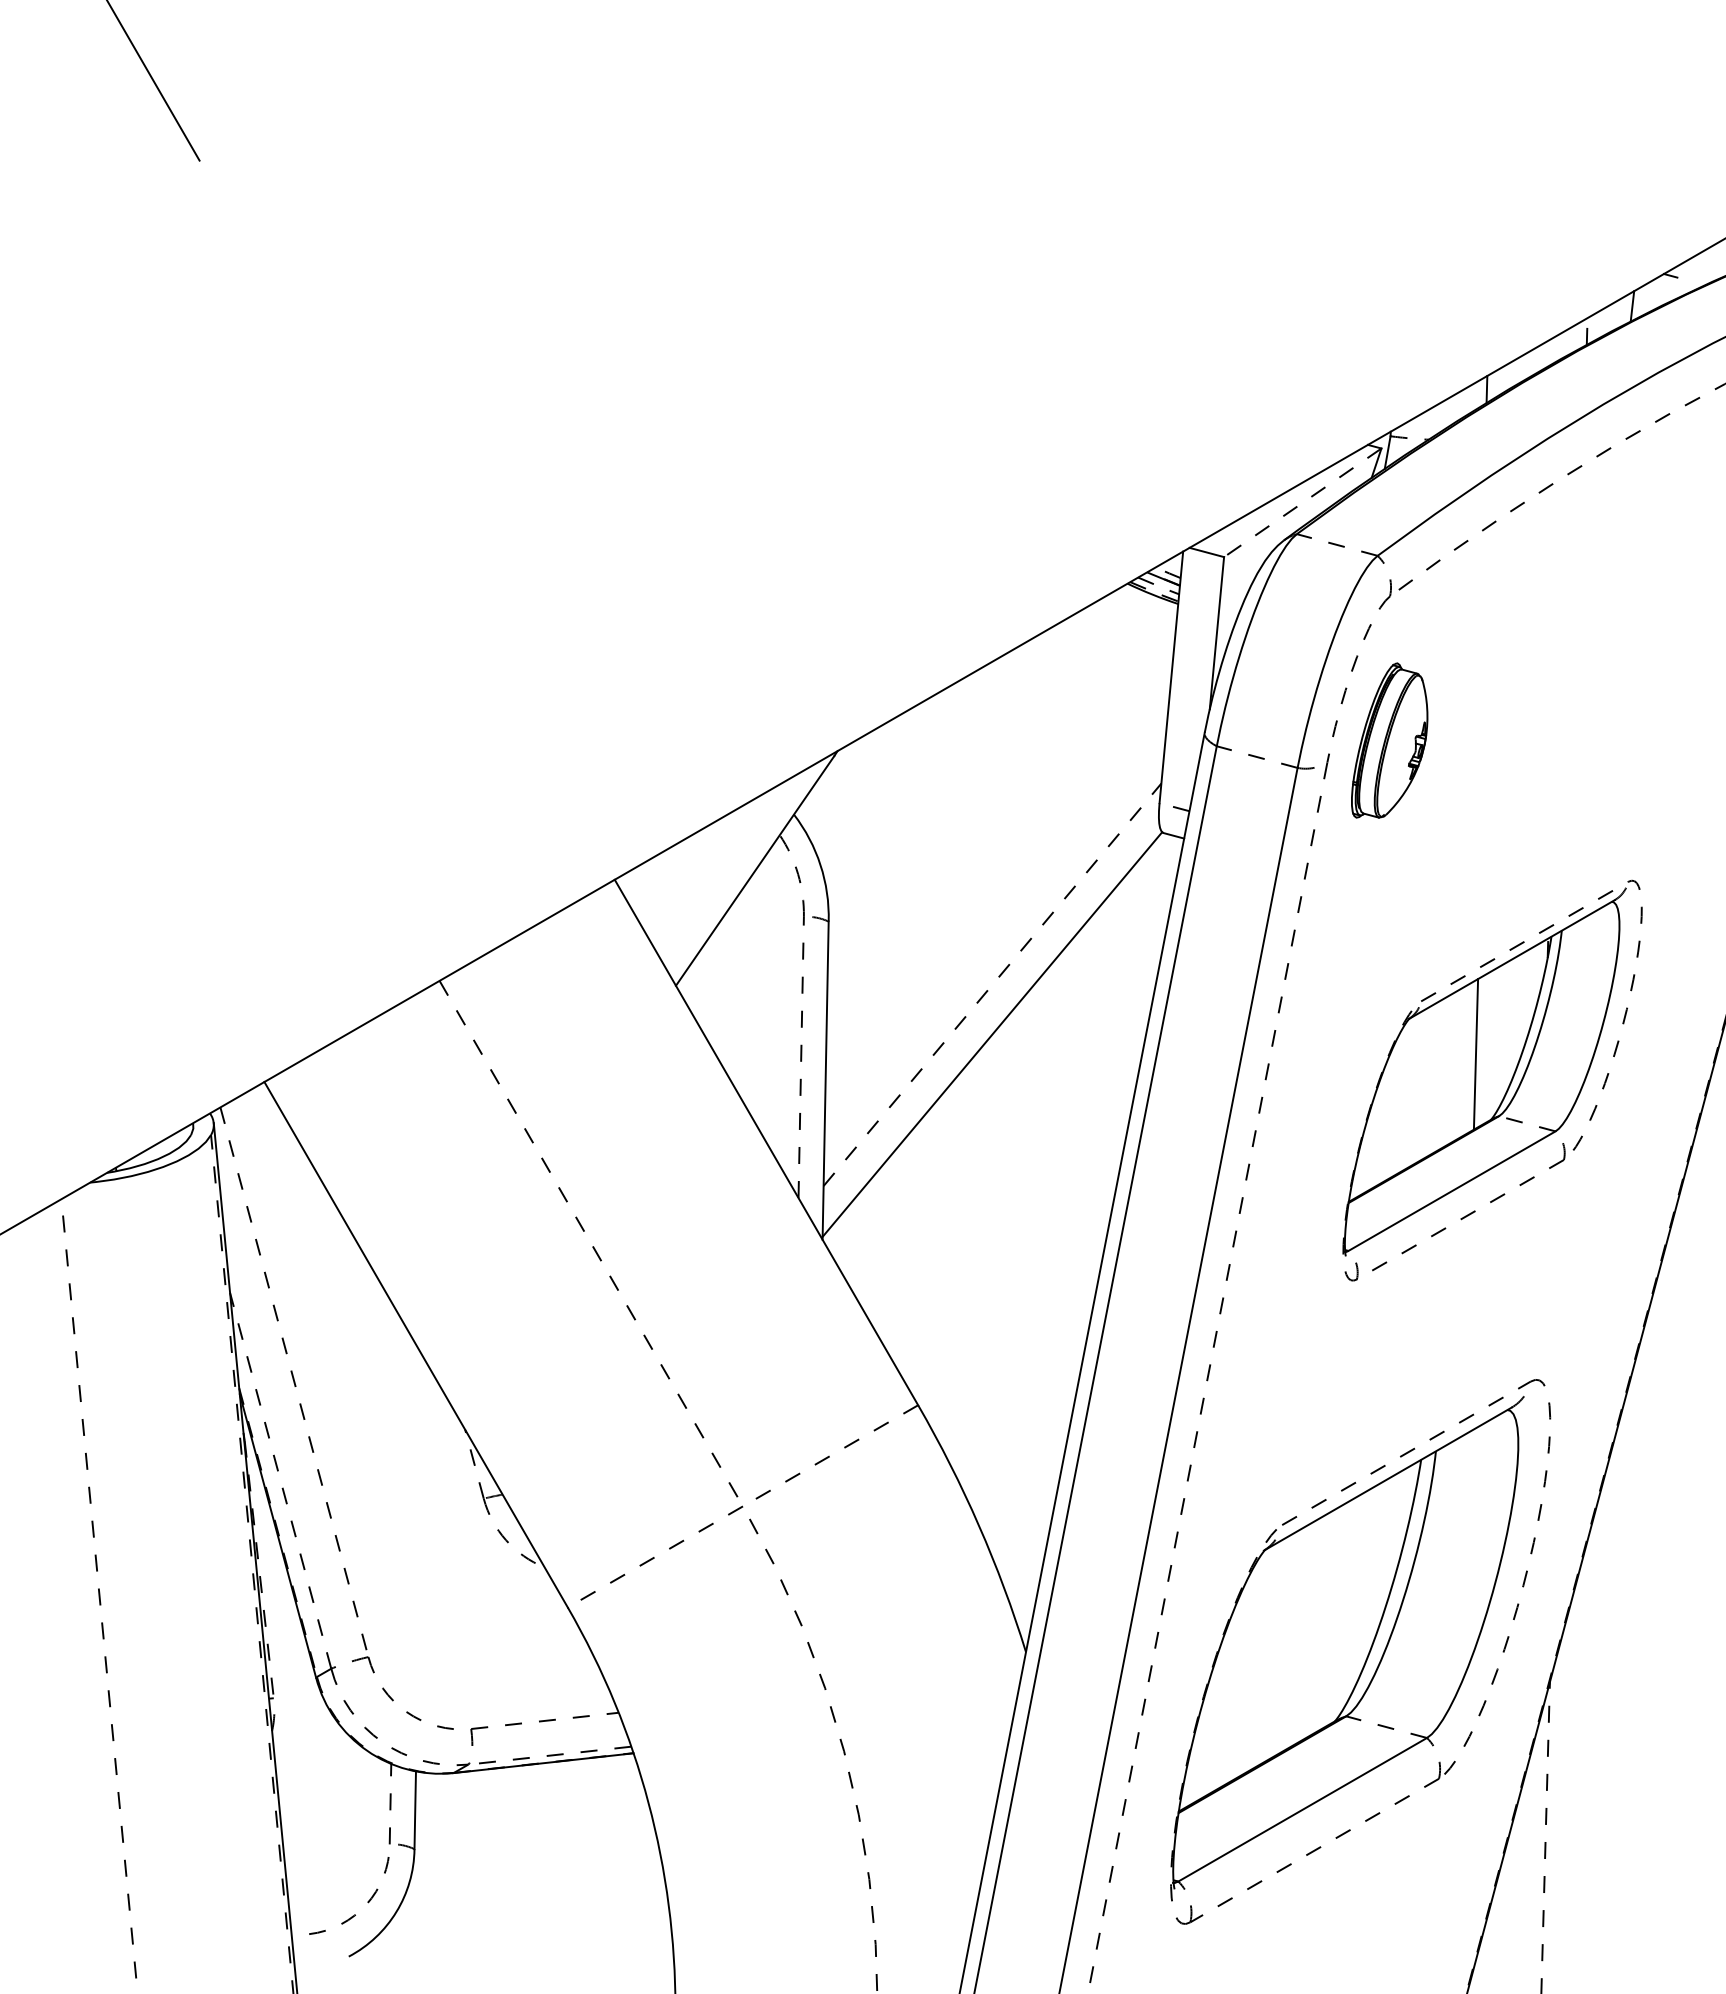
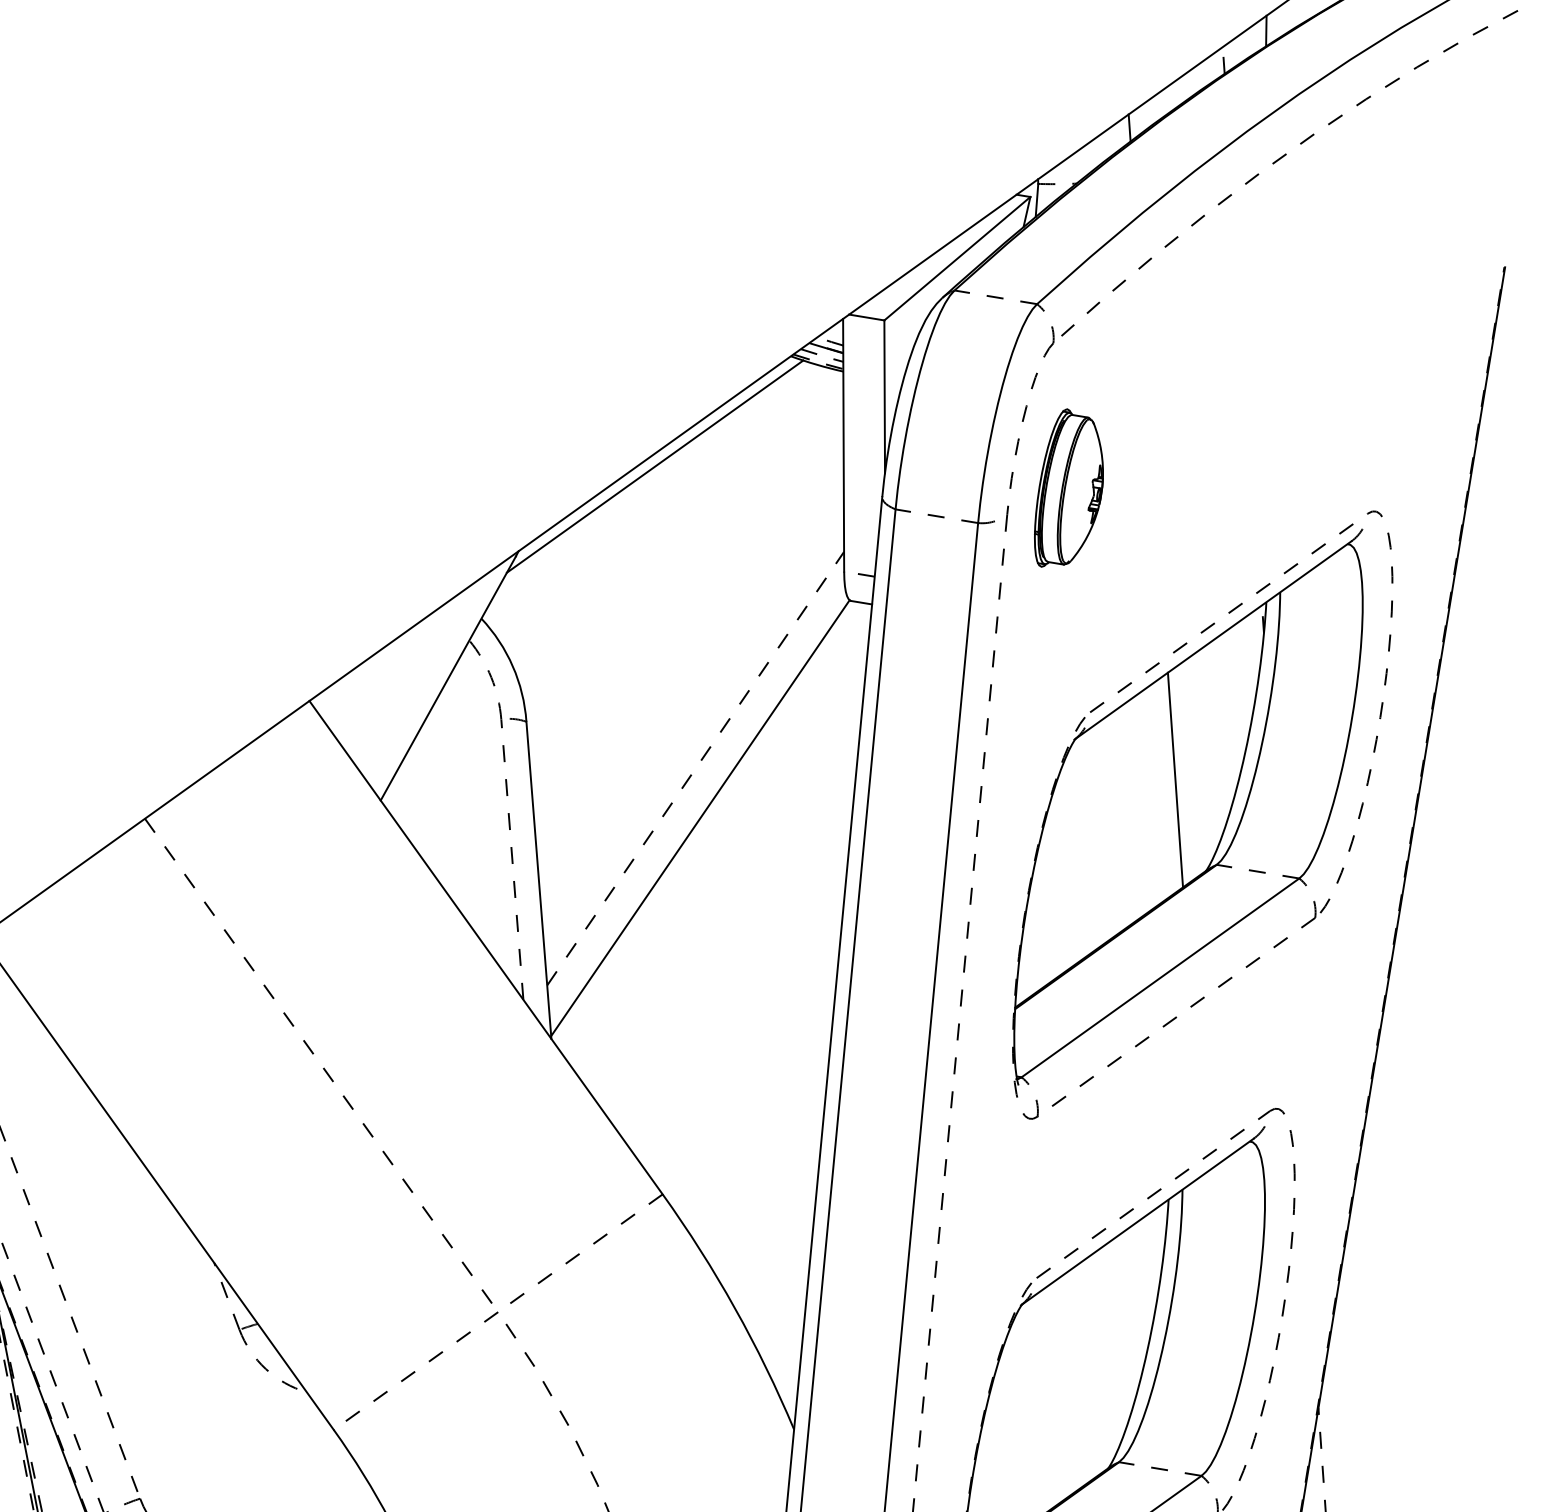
line: (1302, 502) -> (957, 258), dashed -> solid
line: (981, 680) -> (654, 466), added
part: (1492, 1080) -> (1202, 815), size x1.43

